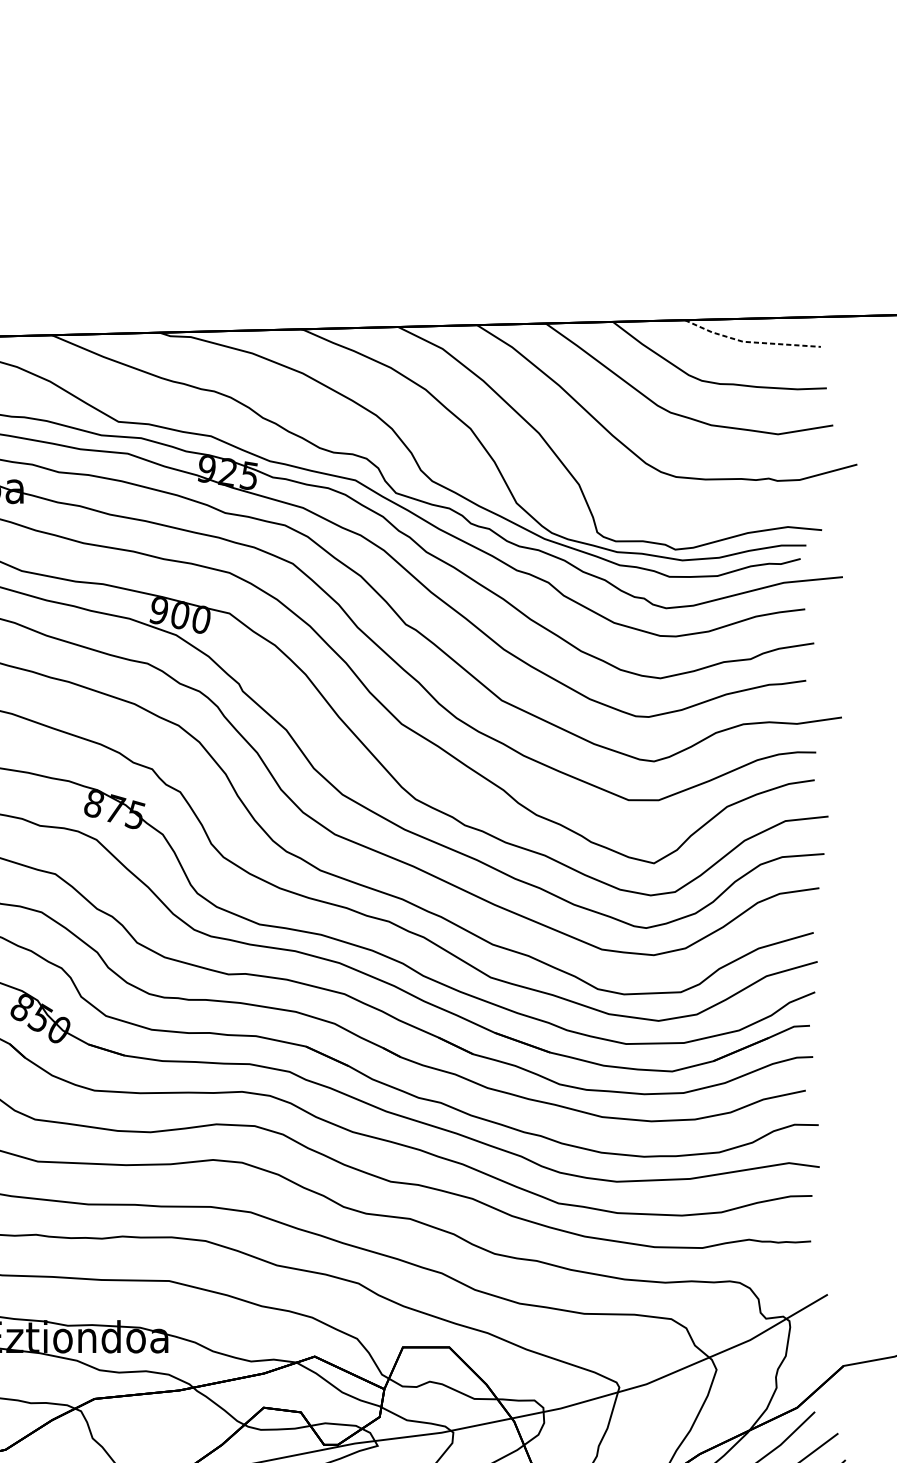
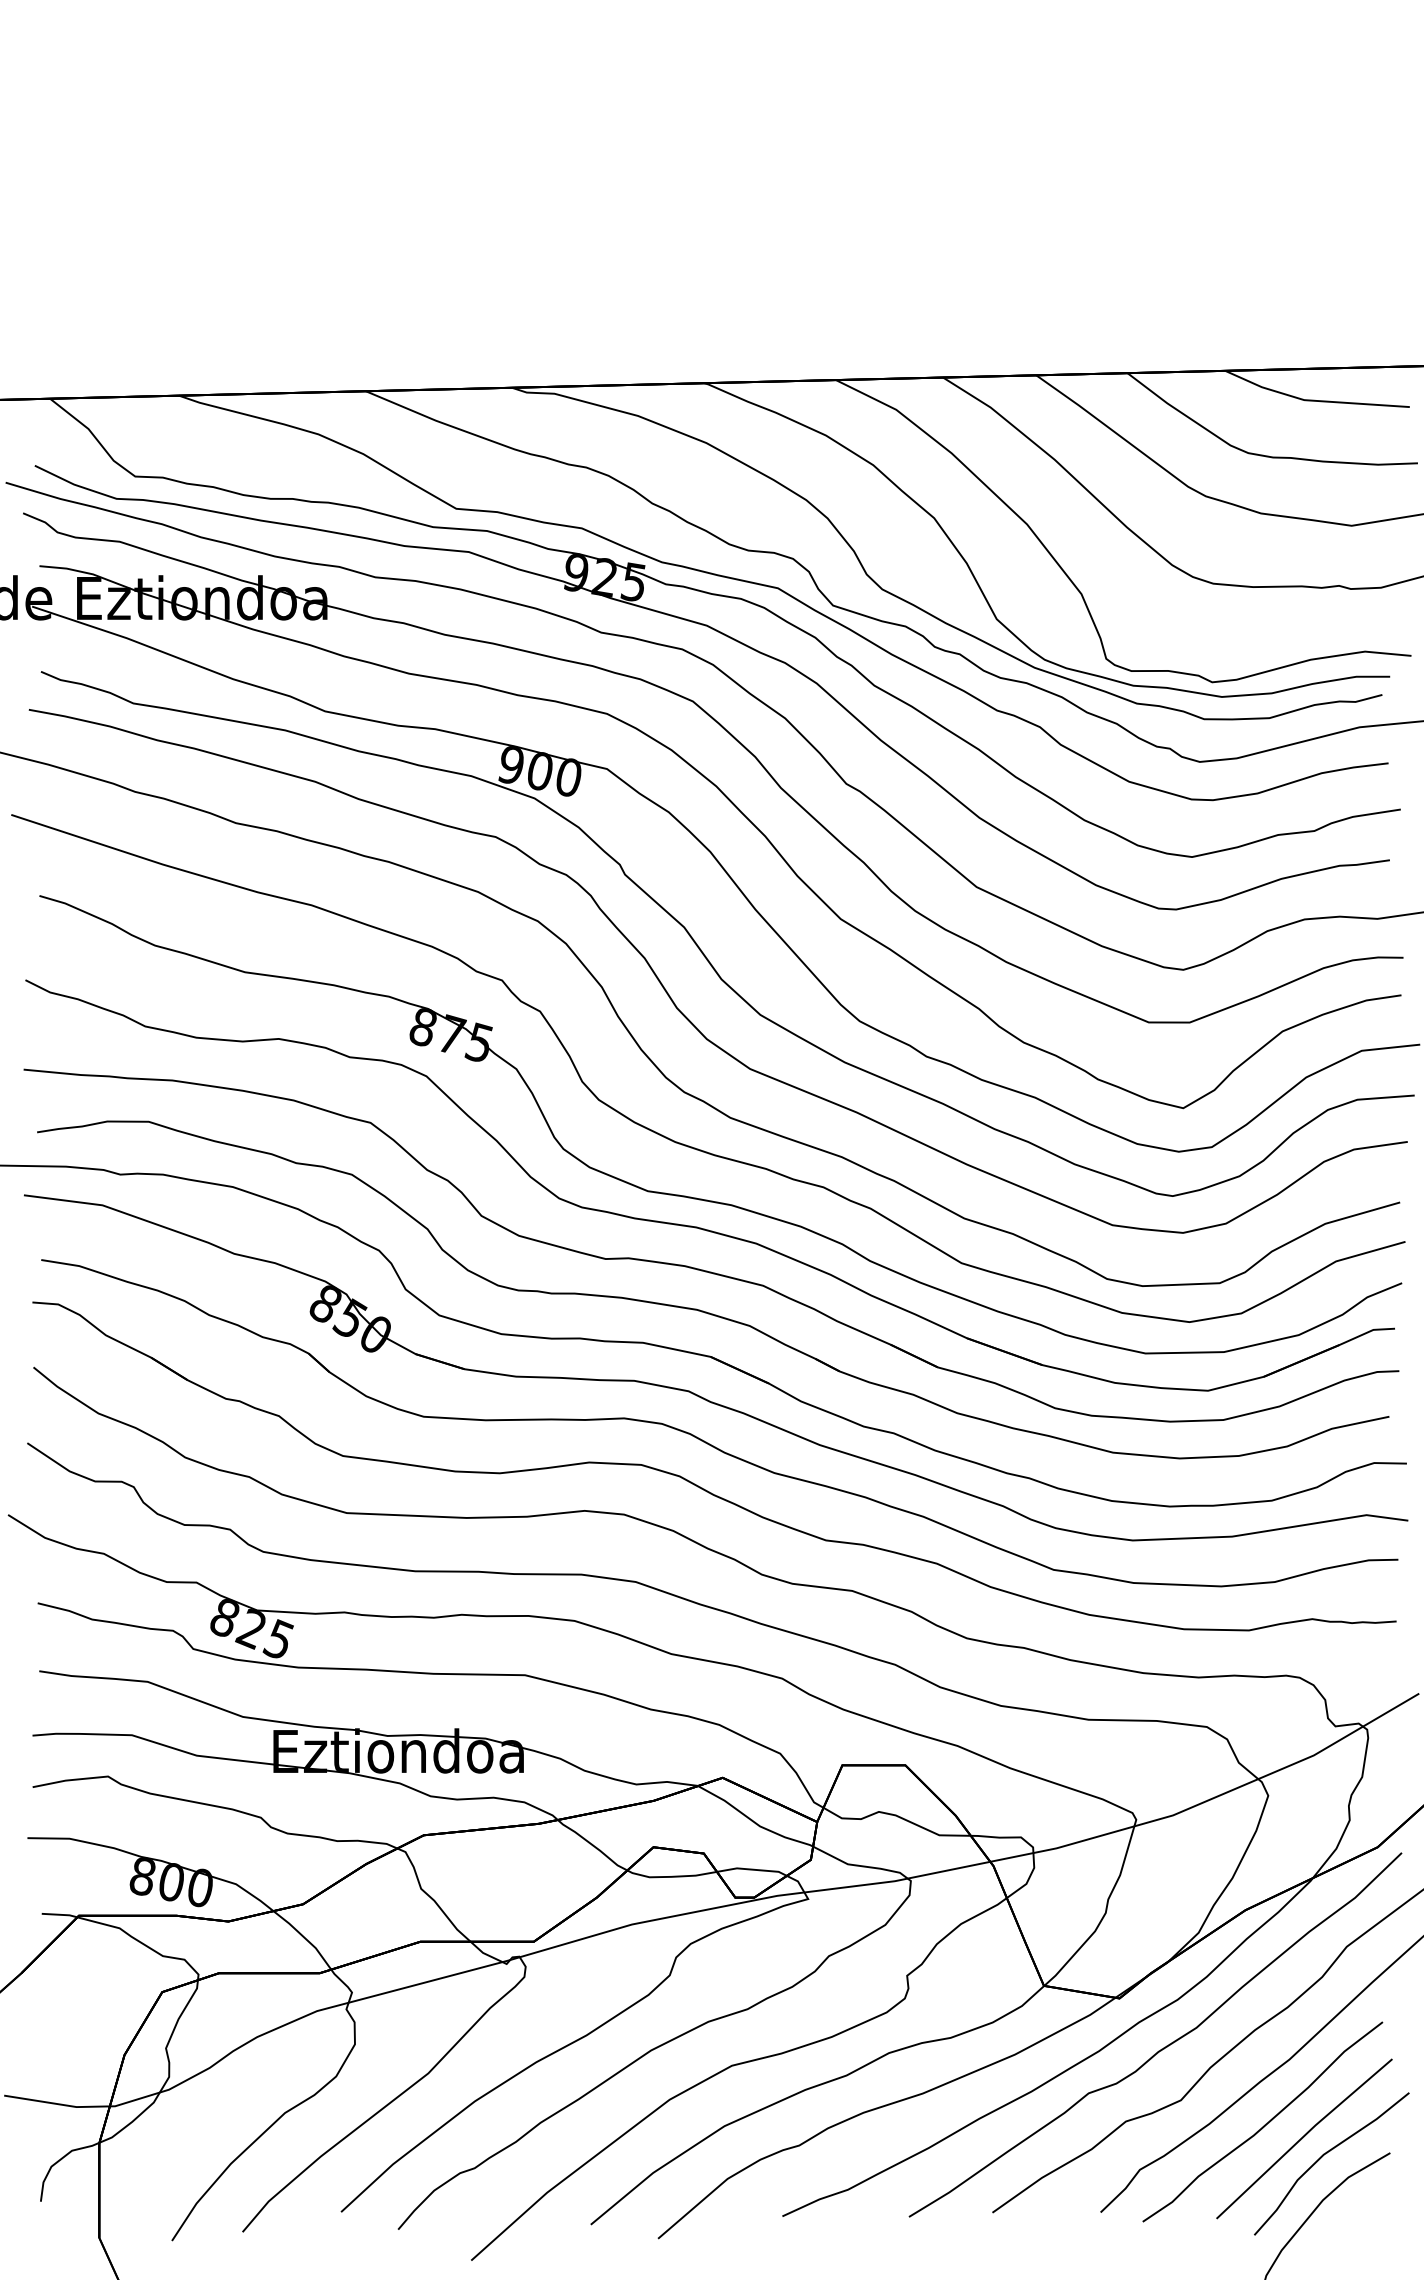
line: (749, 342) -> (1313, 400), dashed -> solid

